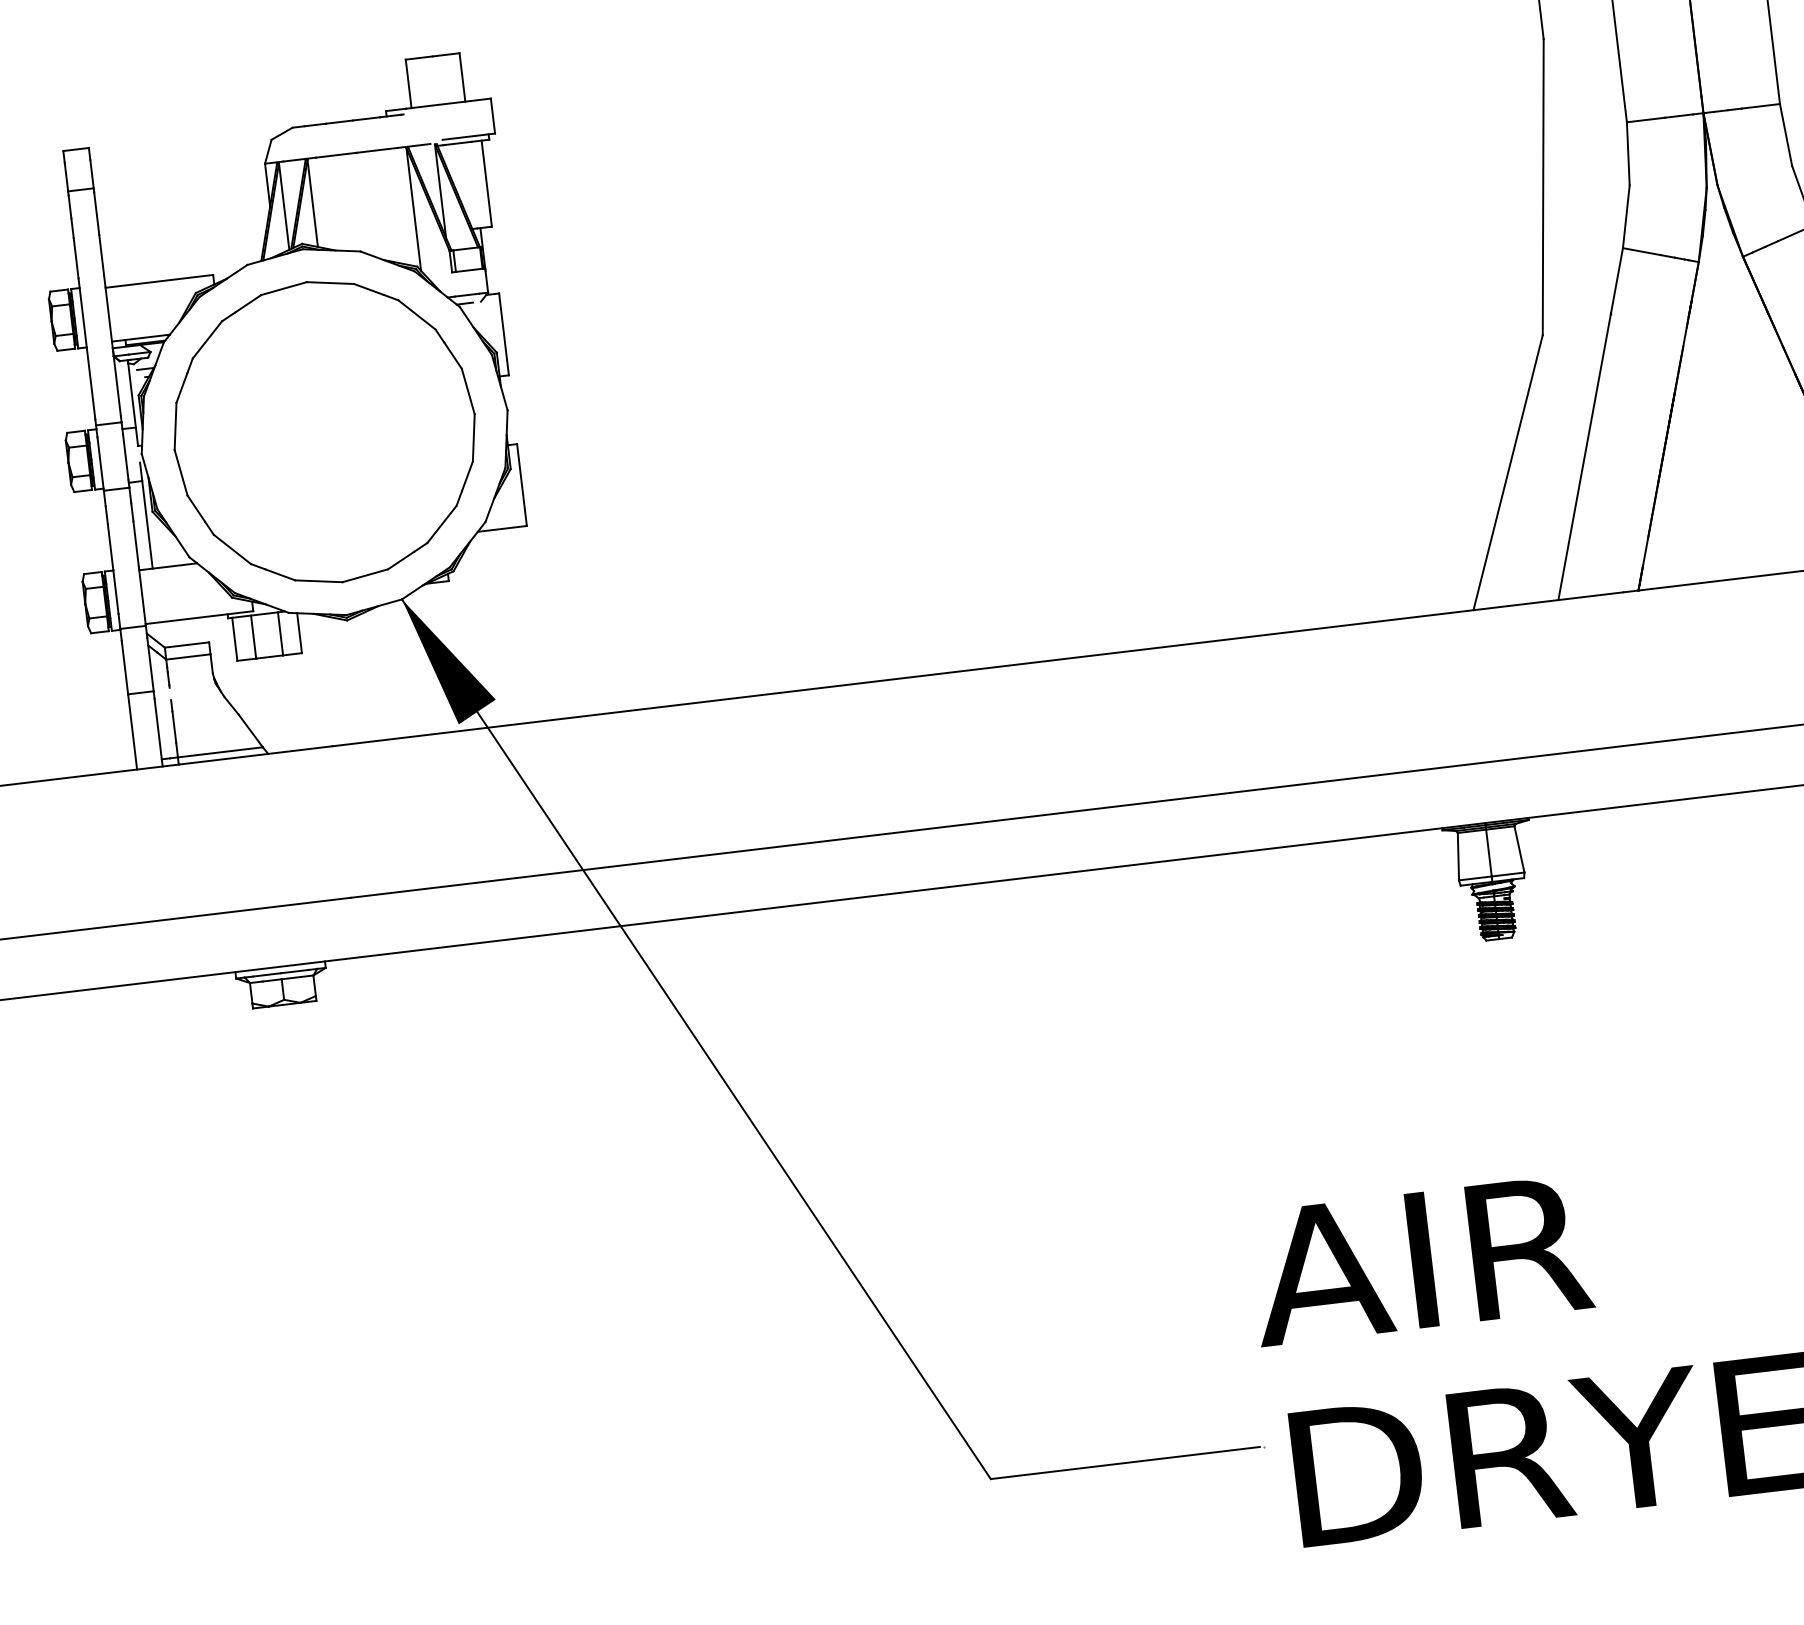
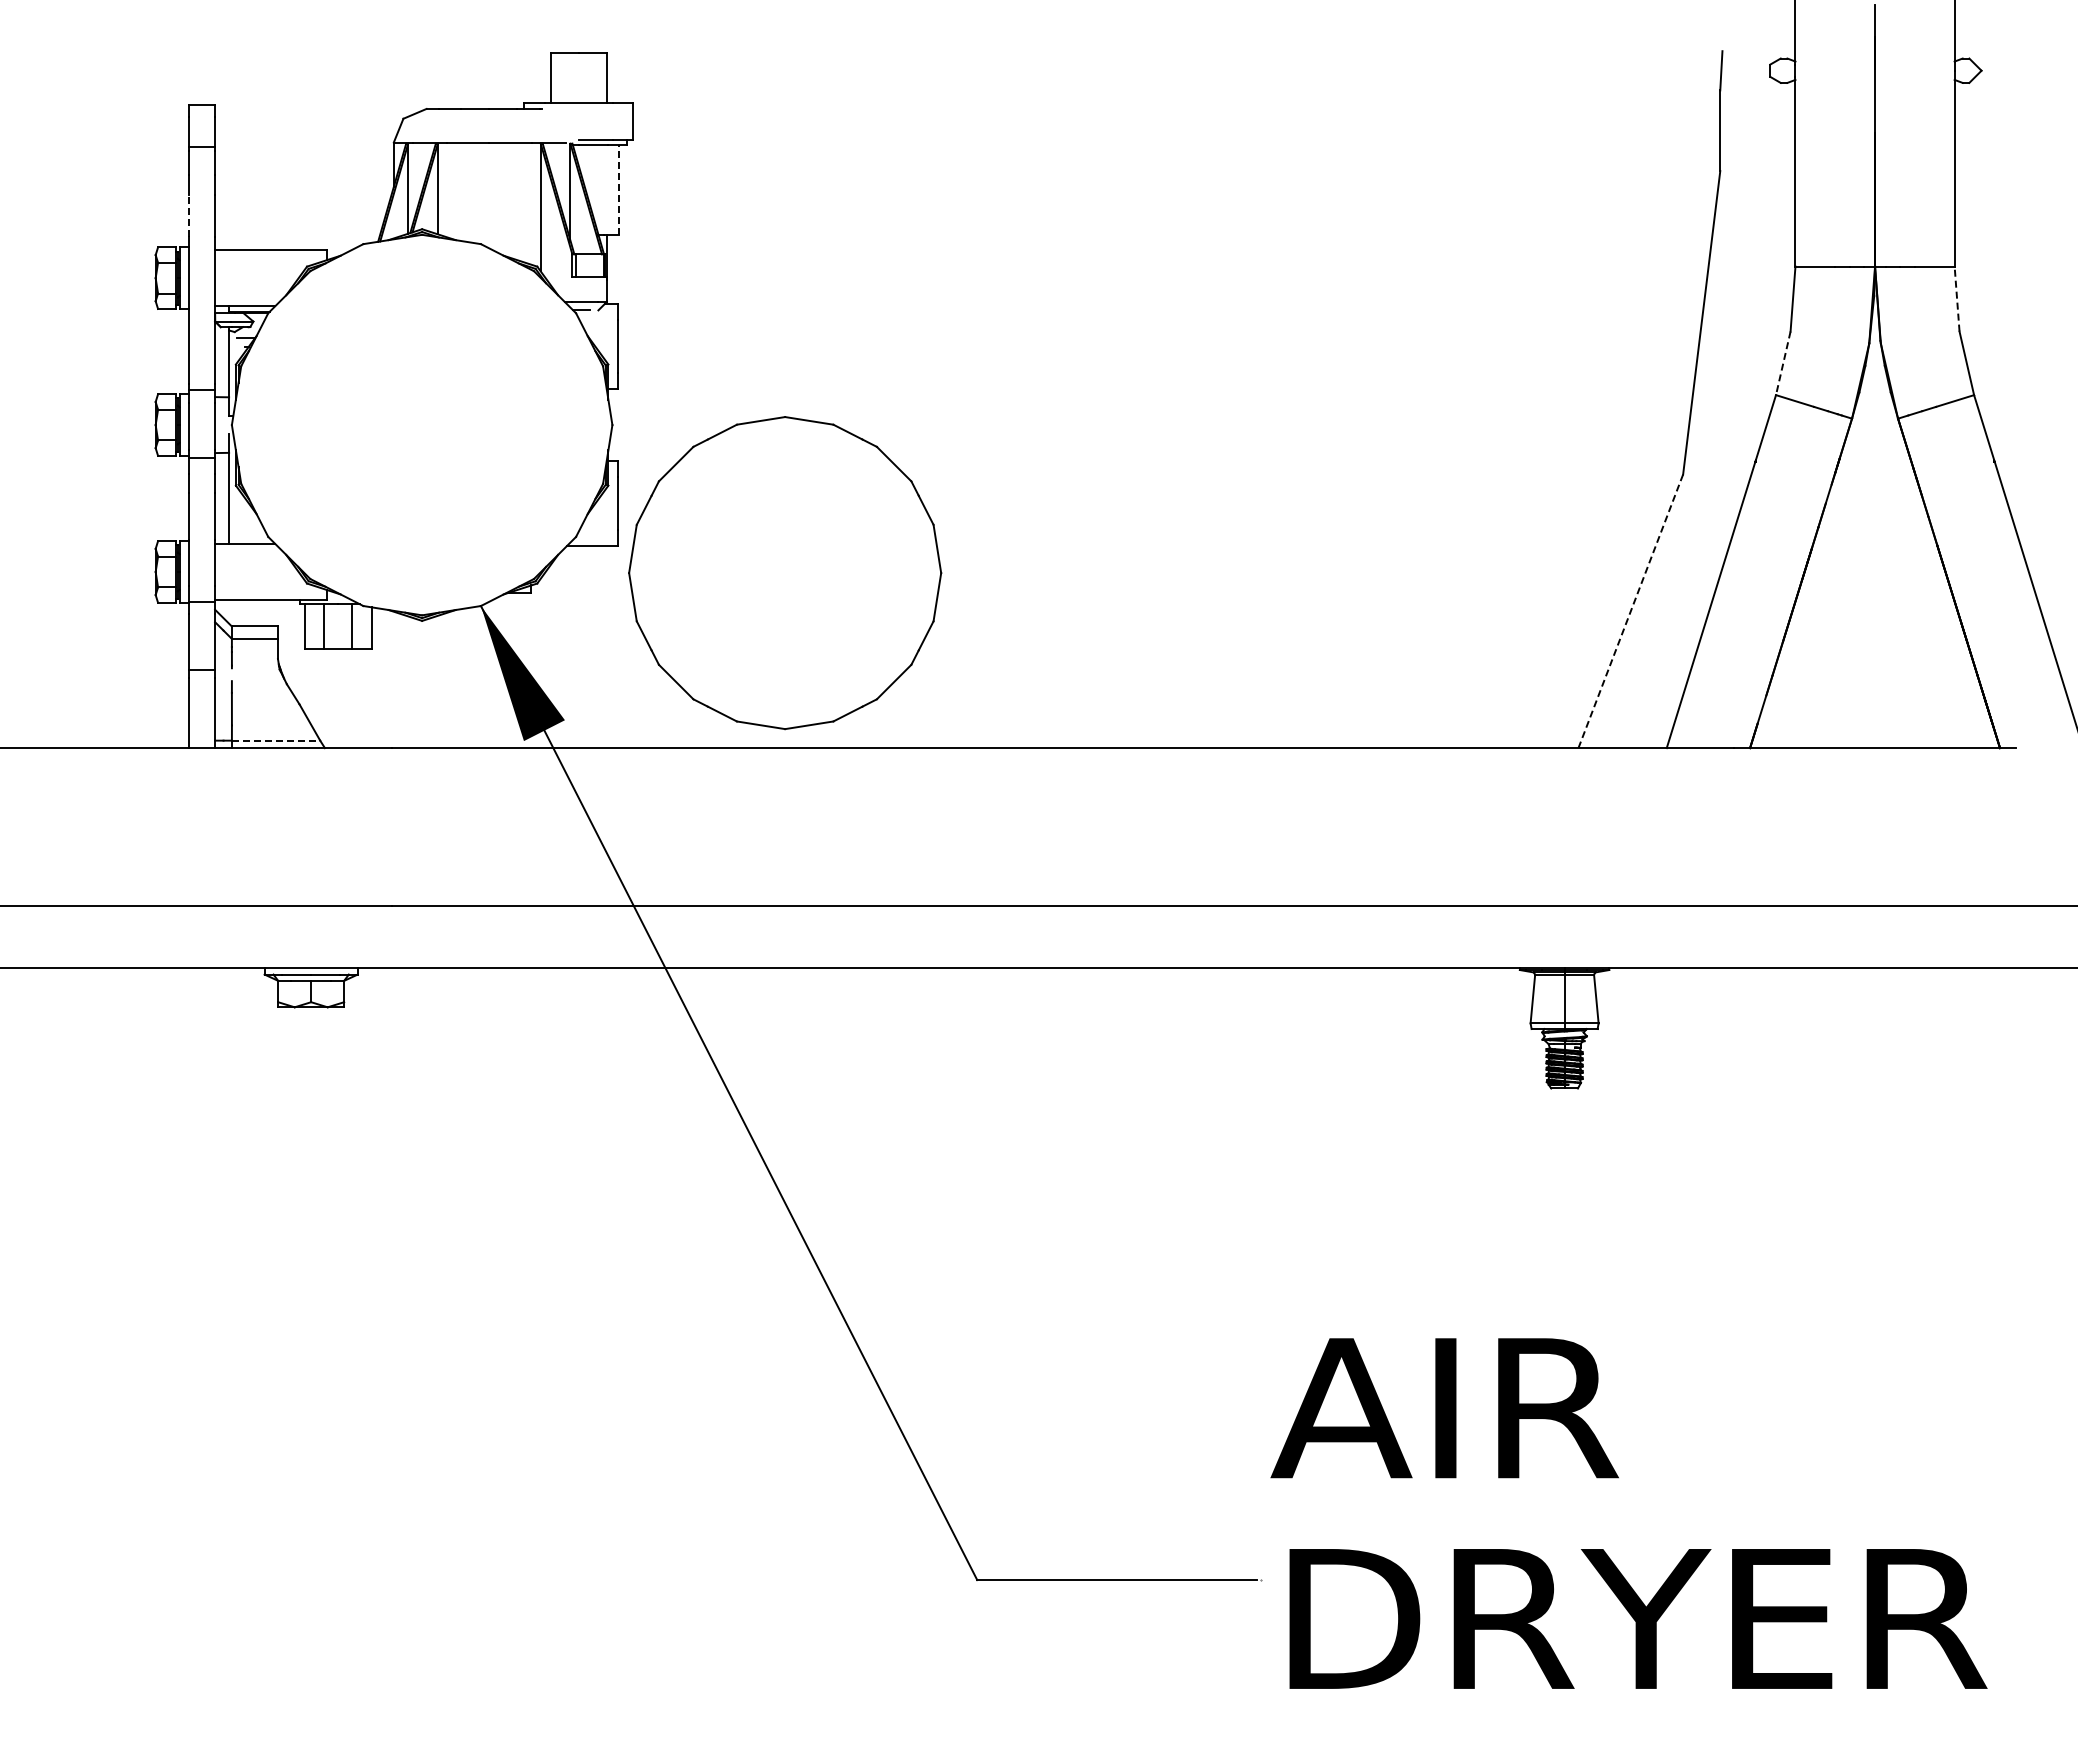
line: (1786, 135) -> (1957, 299), solid -> dashed
line: (486, 184) -> (618, 190), solid -> dashed
line: (1626, 216) -> (1783, 363), solid -> dashed
line: (76, 258) -> (188, 216), solid -> dashed
part: (325, 432) -> (785, 573), moved
line: (1507, 472) -> (1630, 611), solid -> dashed
line: (220, 752) -> (276, 740), solid -> dashed

